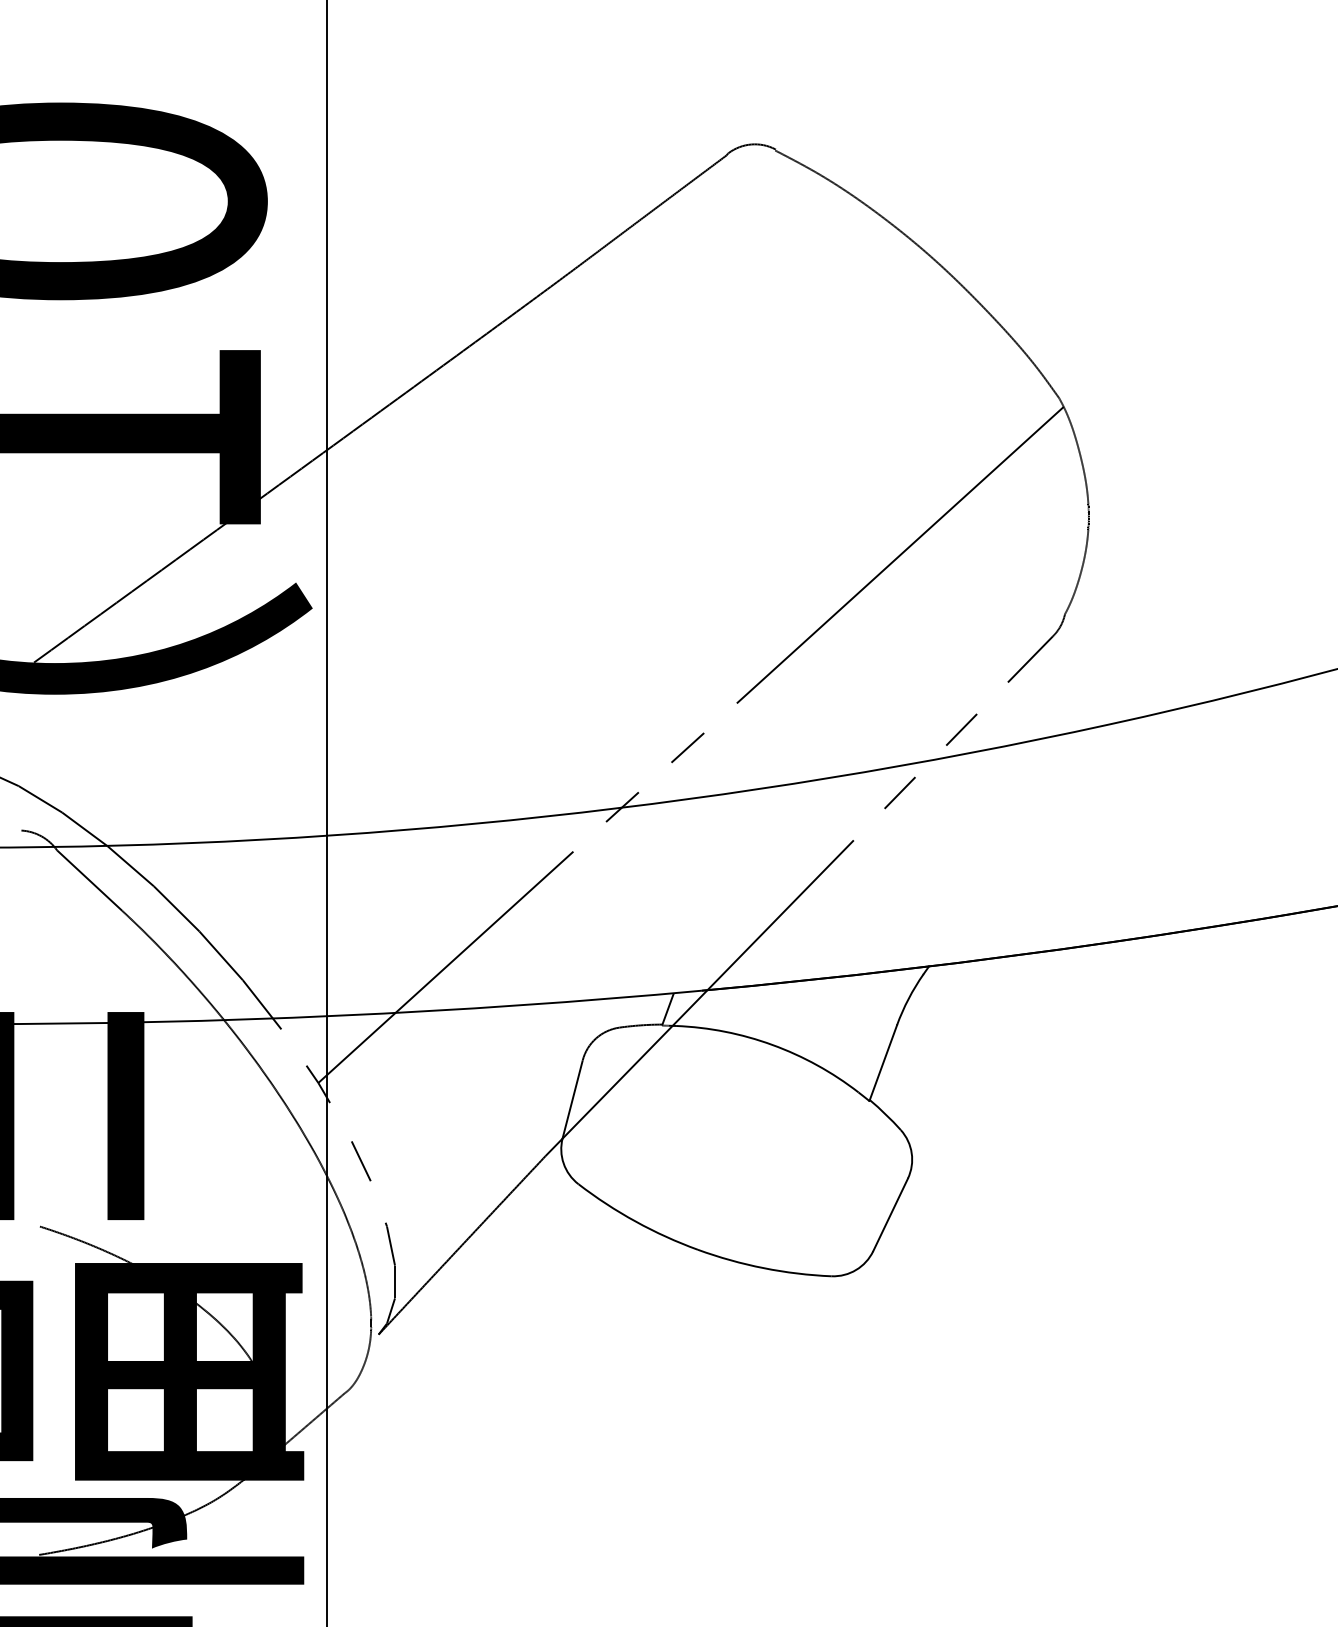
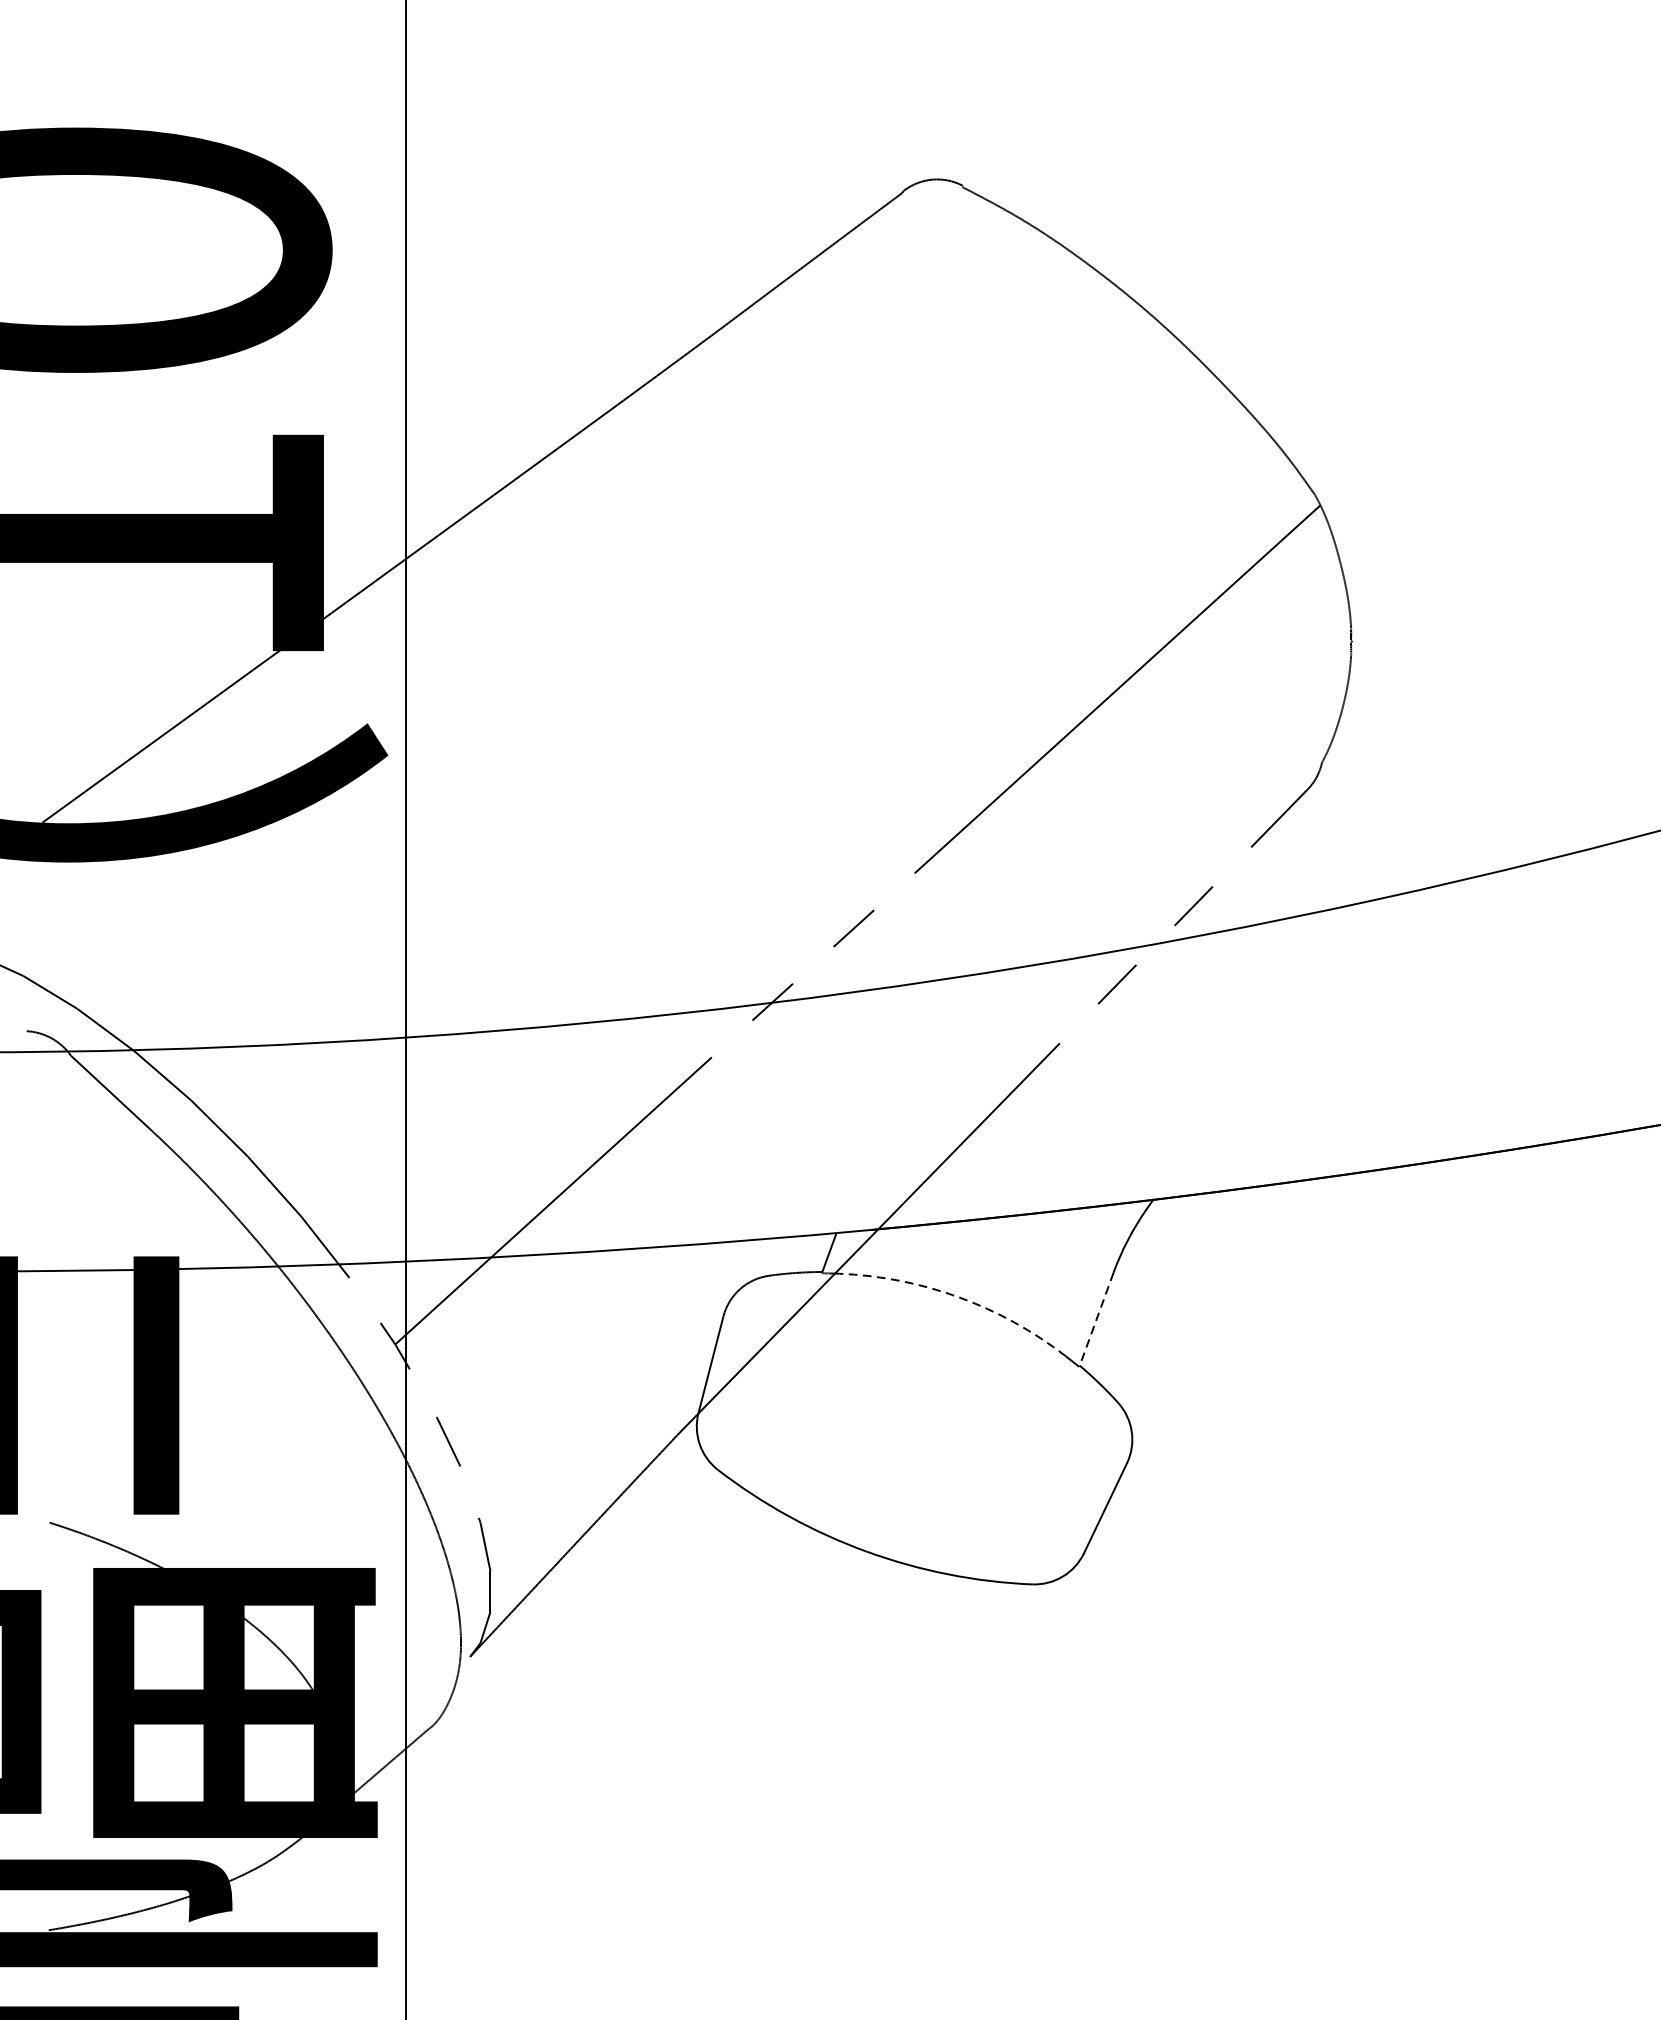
arc: (772, 1044) -> (958, 1296), solid -> dashed
line: (883, 1063) -> (1096, 1320), solid -> dashed

